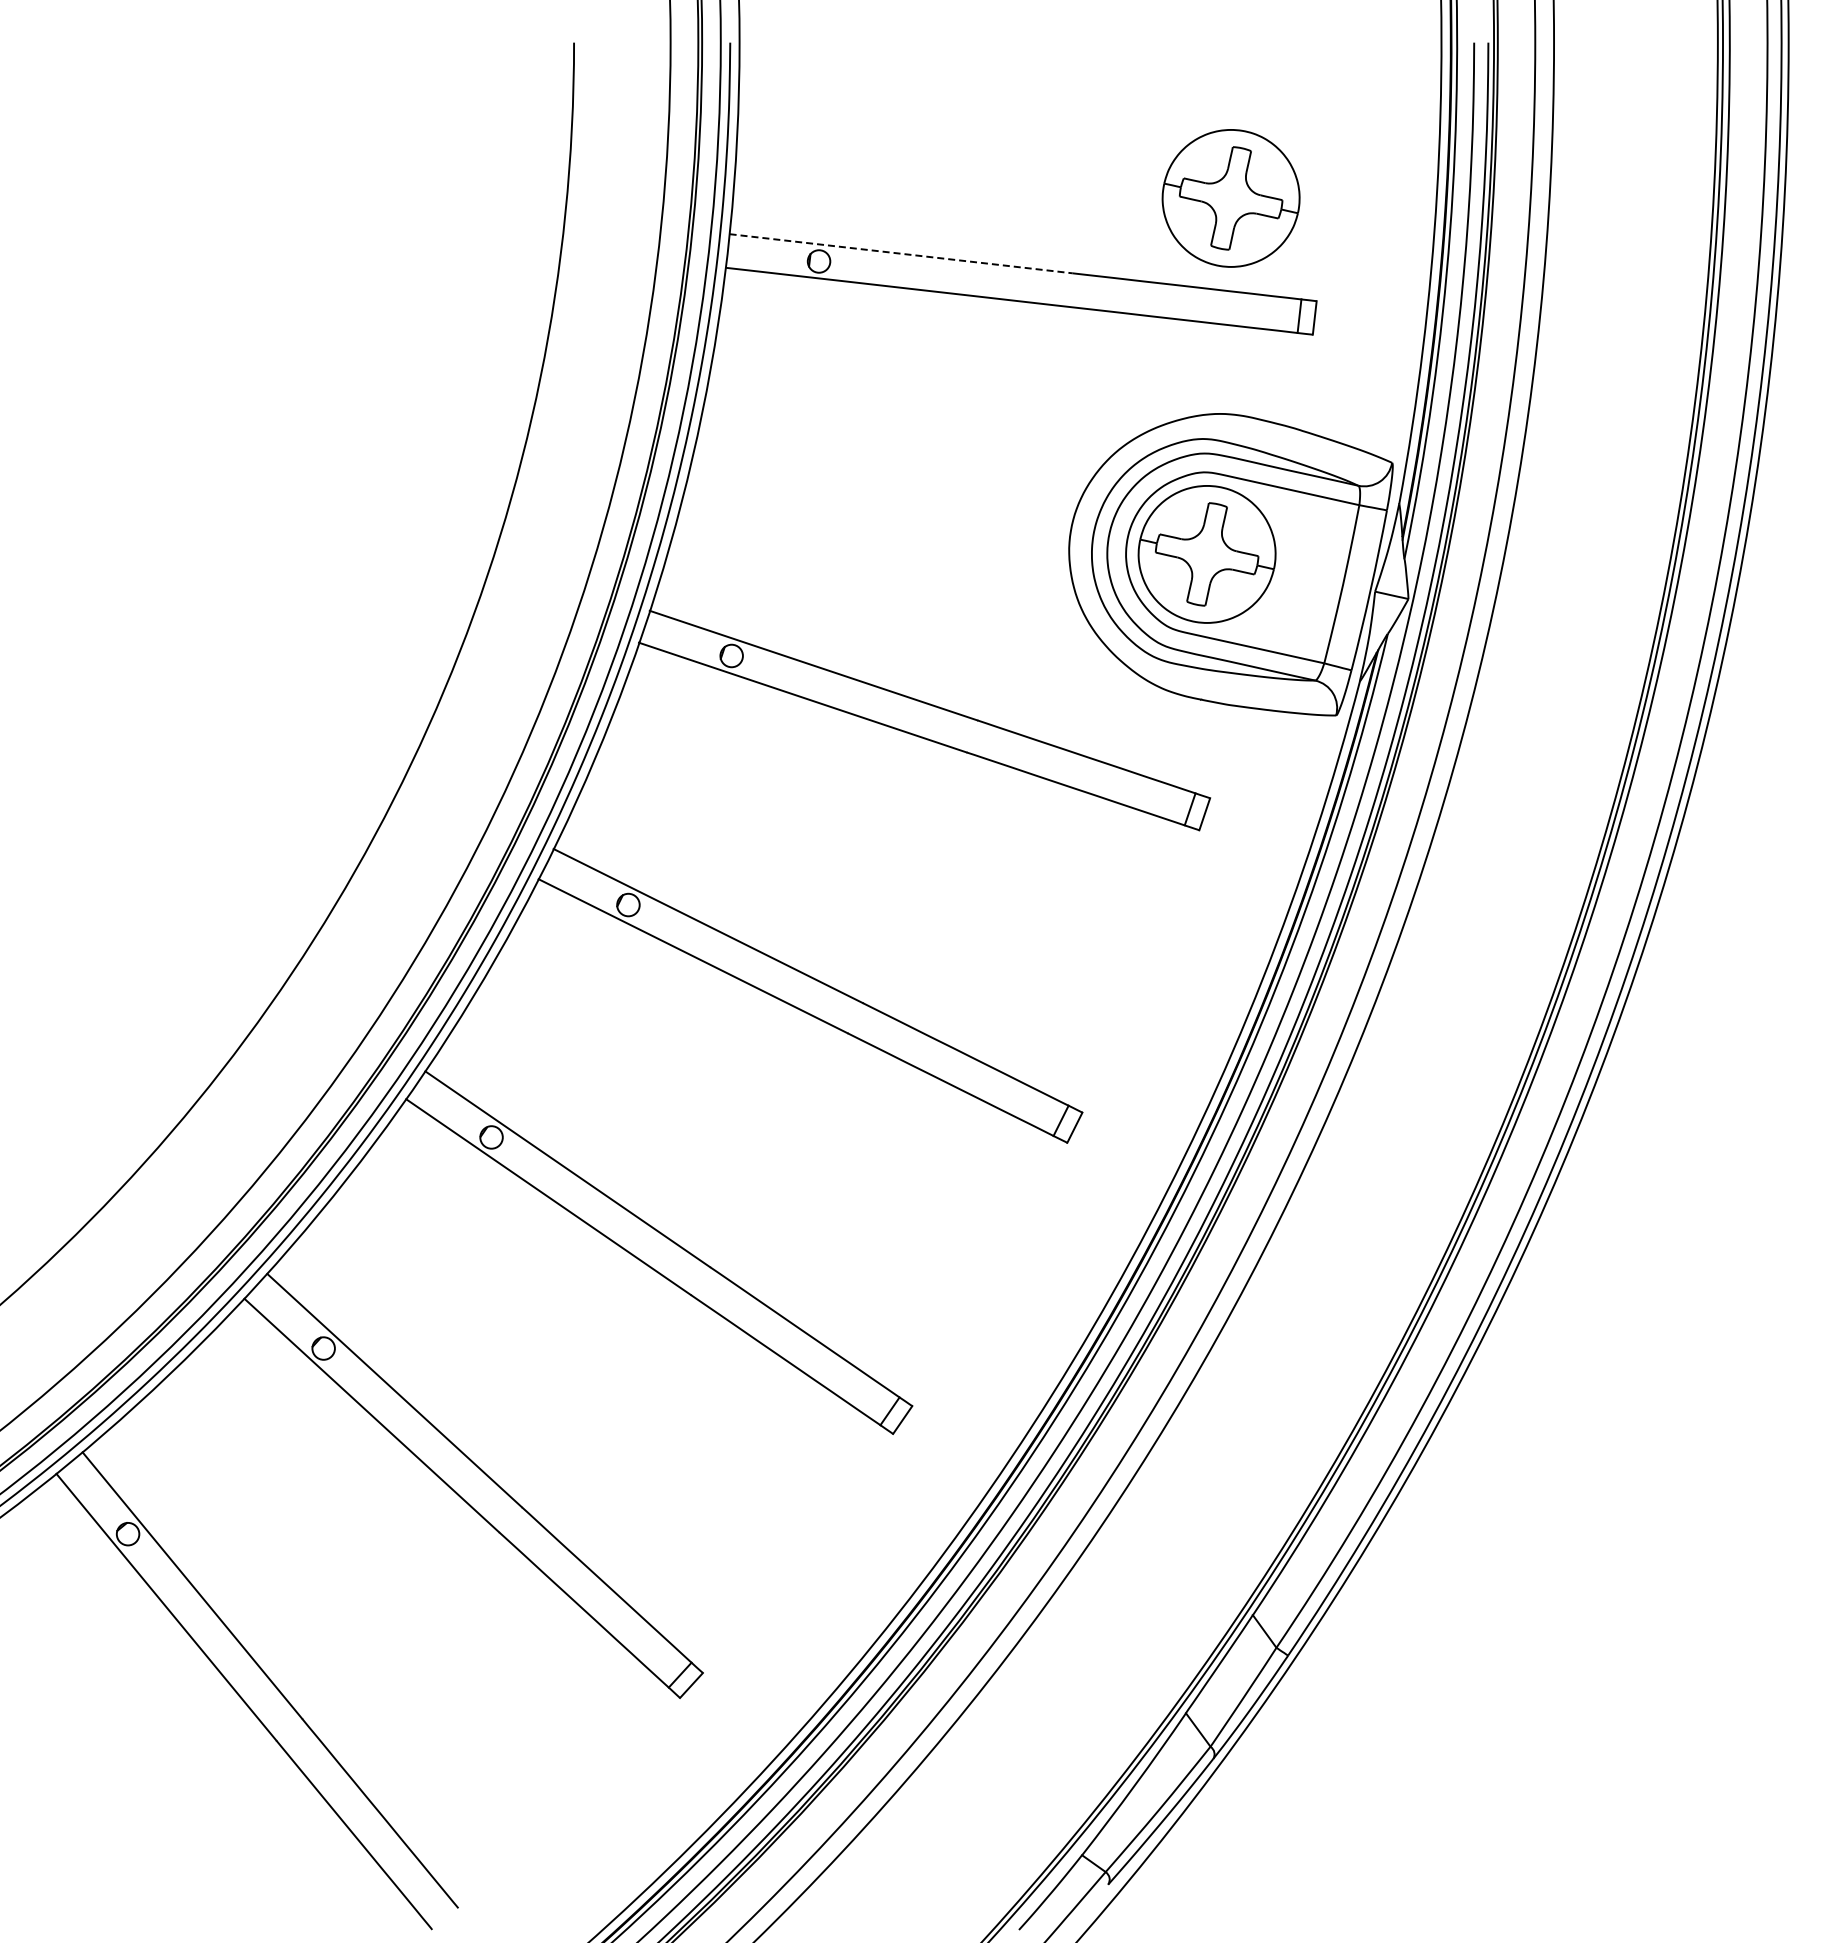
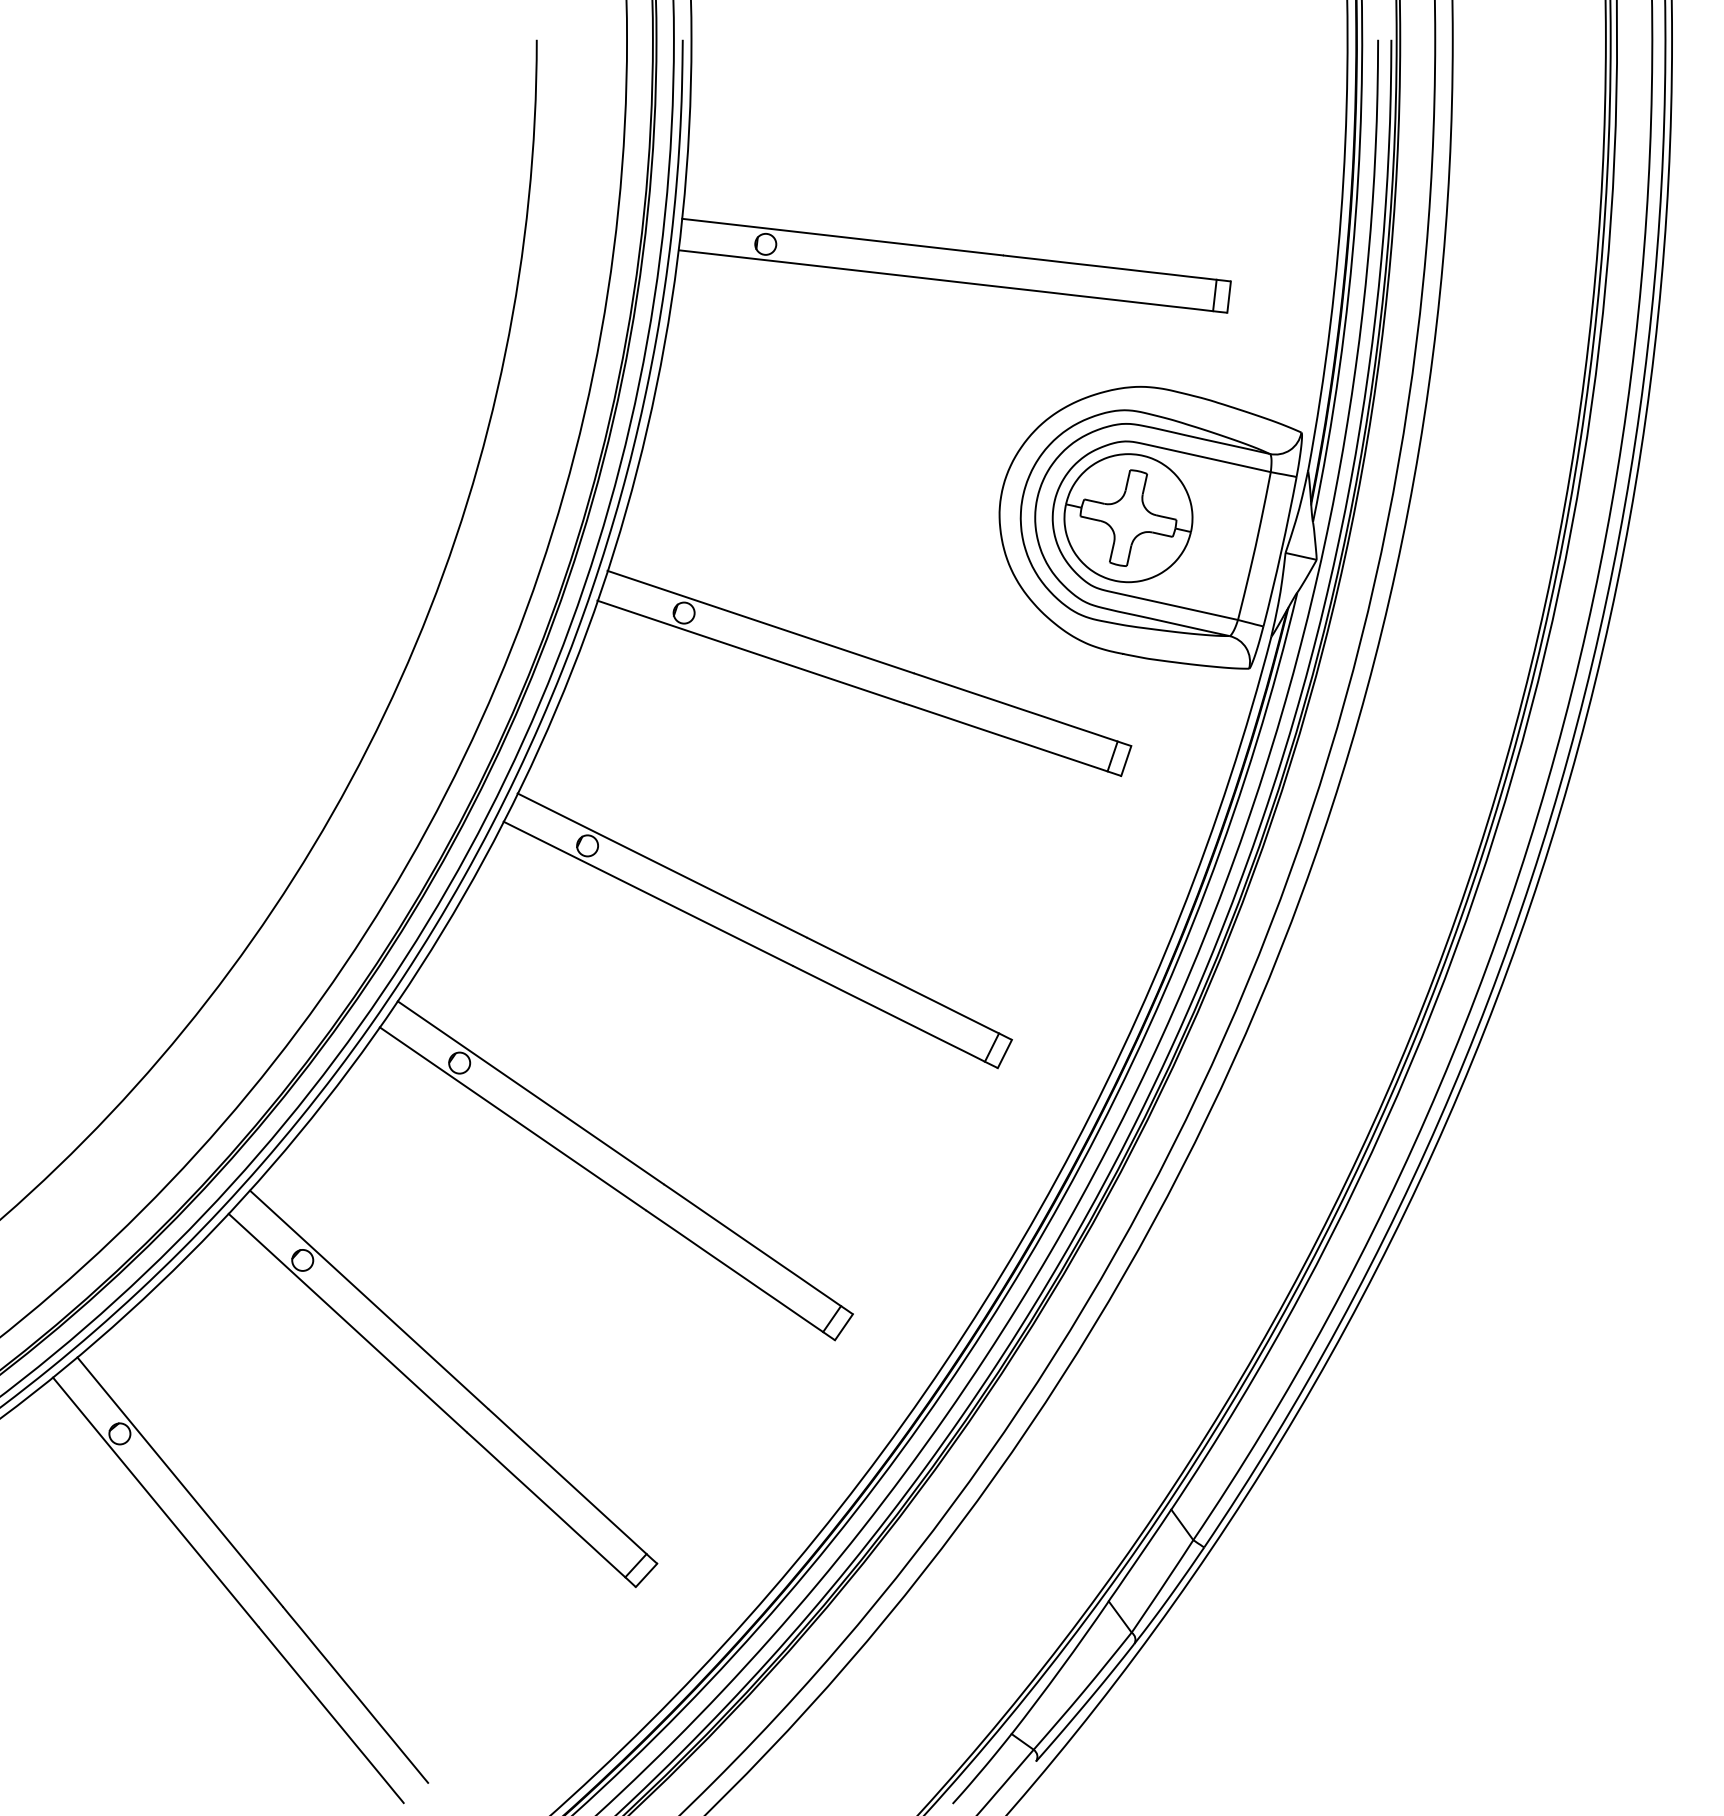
part: (1230, 198) -> (1150, 185), removed
line: (901, 253) -> (842, 236), dashed -> solid

